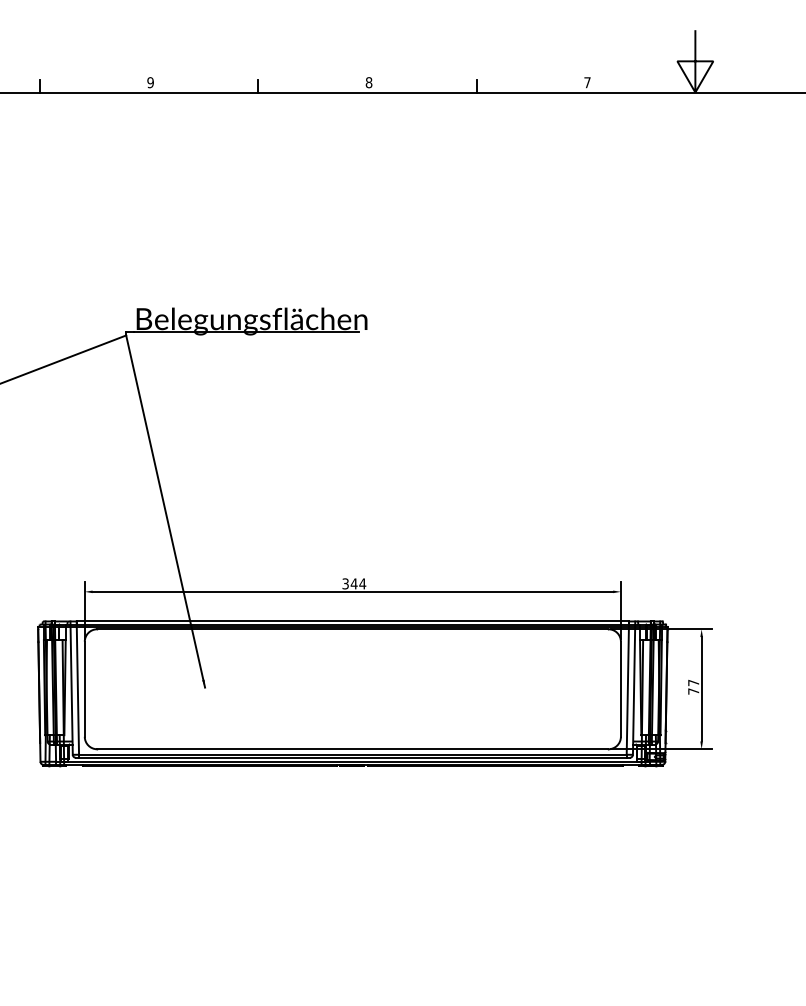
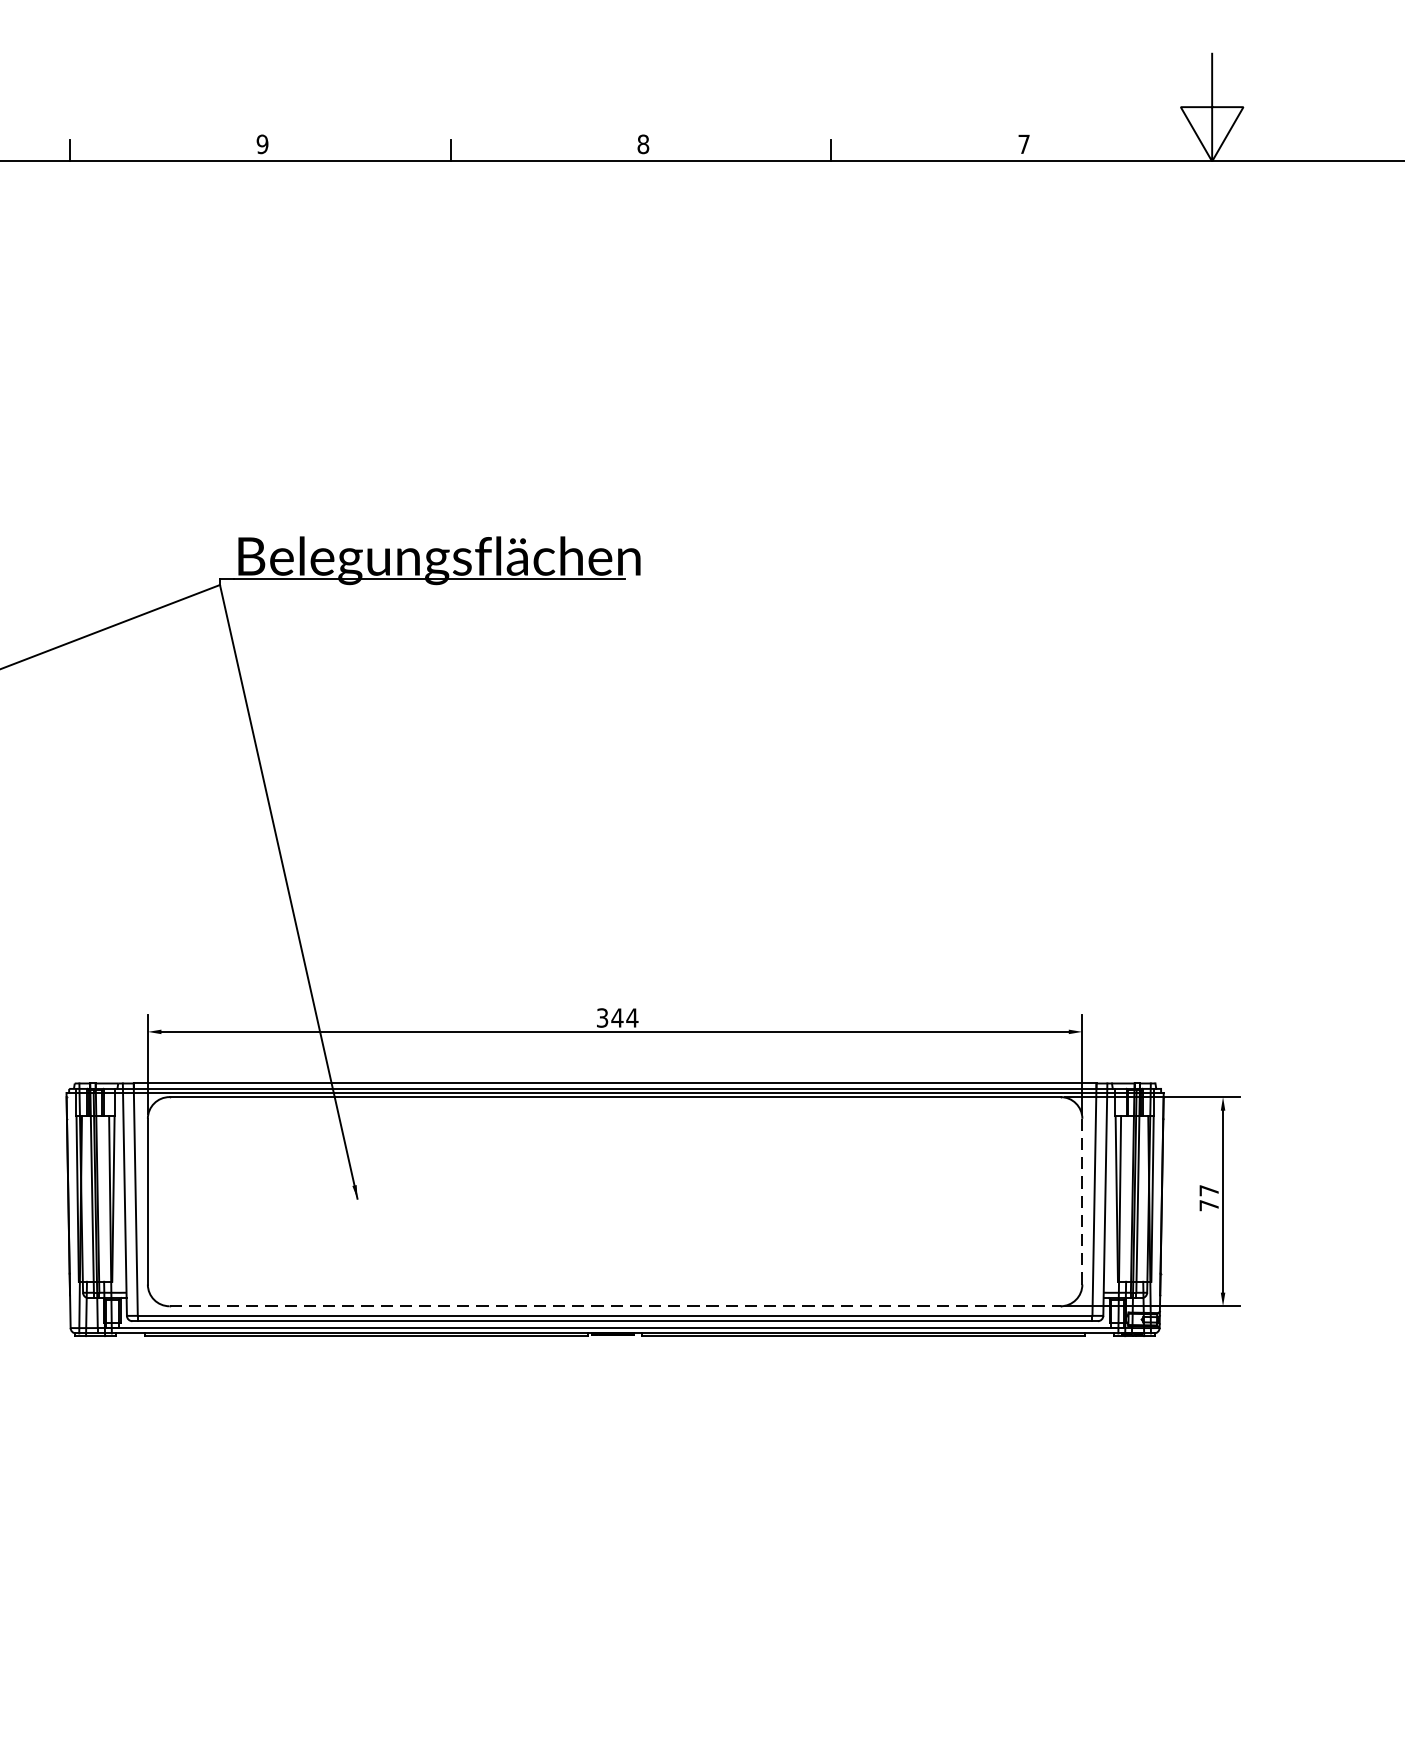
line: (620, 689) -> (1081, 1202), solid -> dashed
line: (352, 749) -> (614, 1306), solid -> dashed

